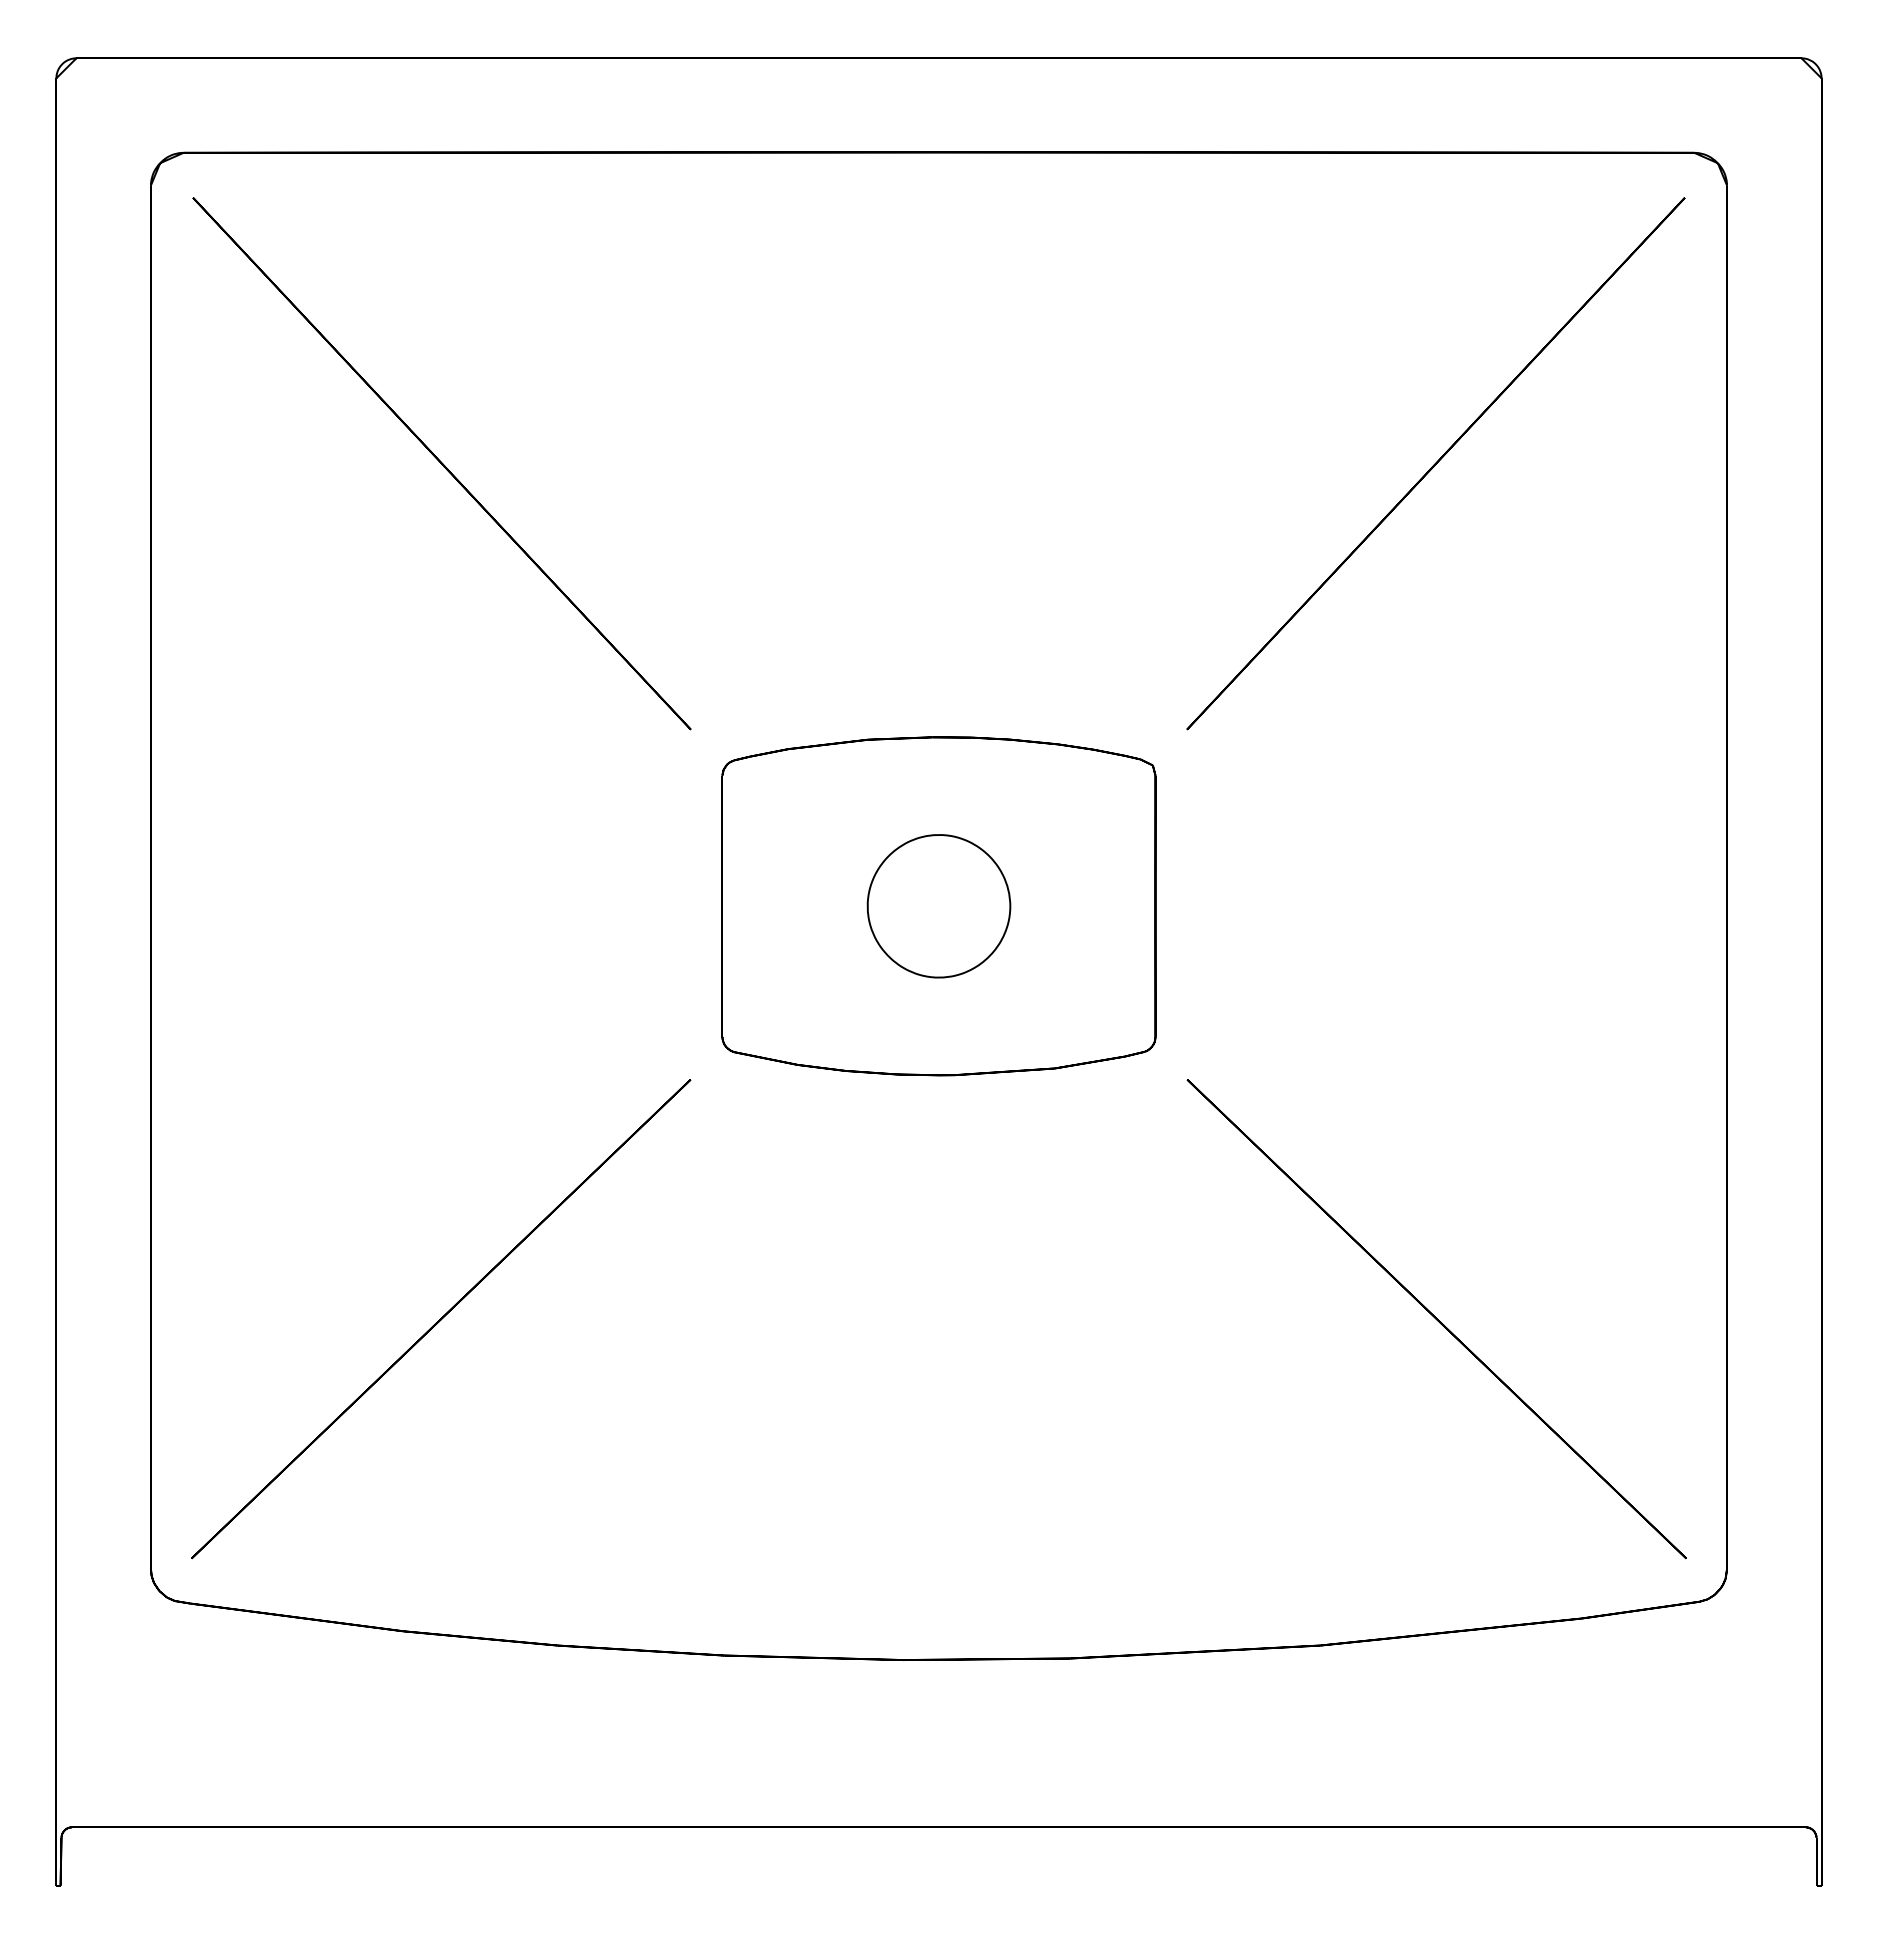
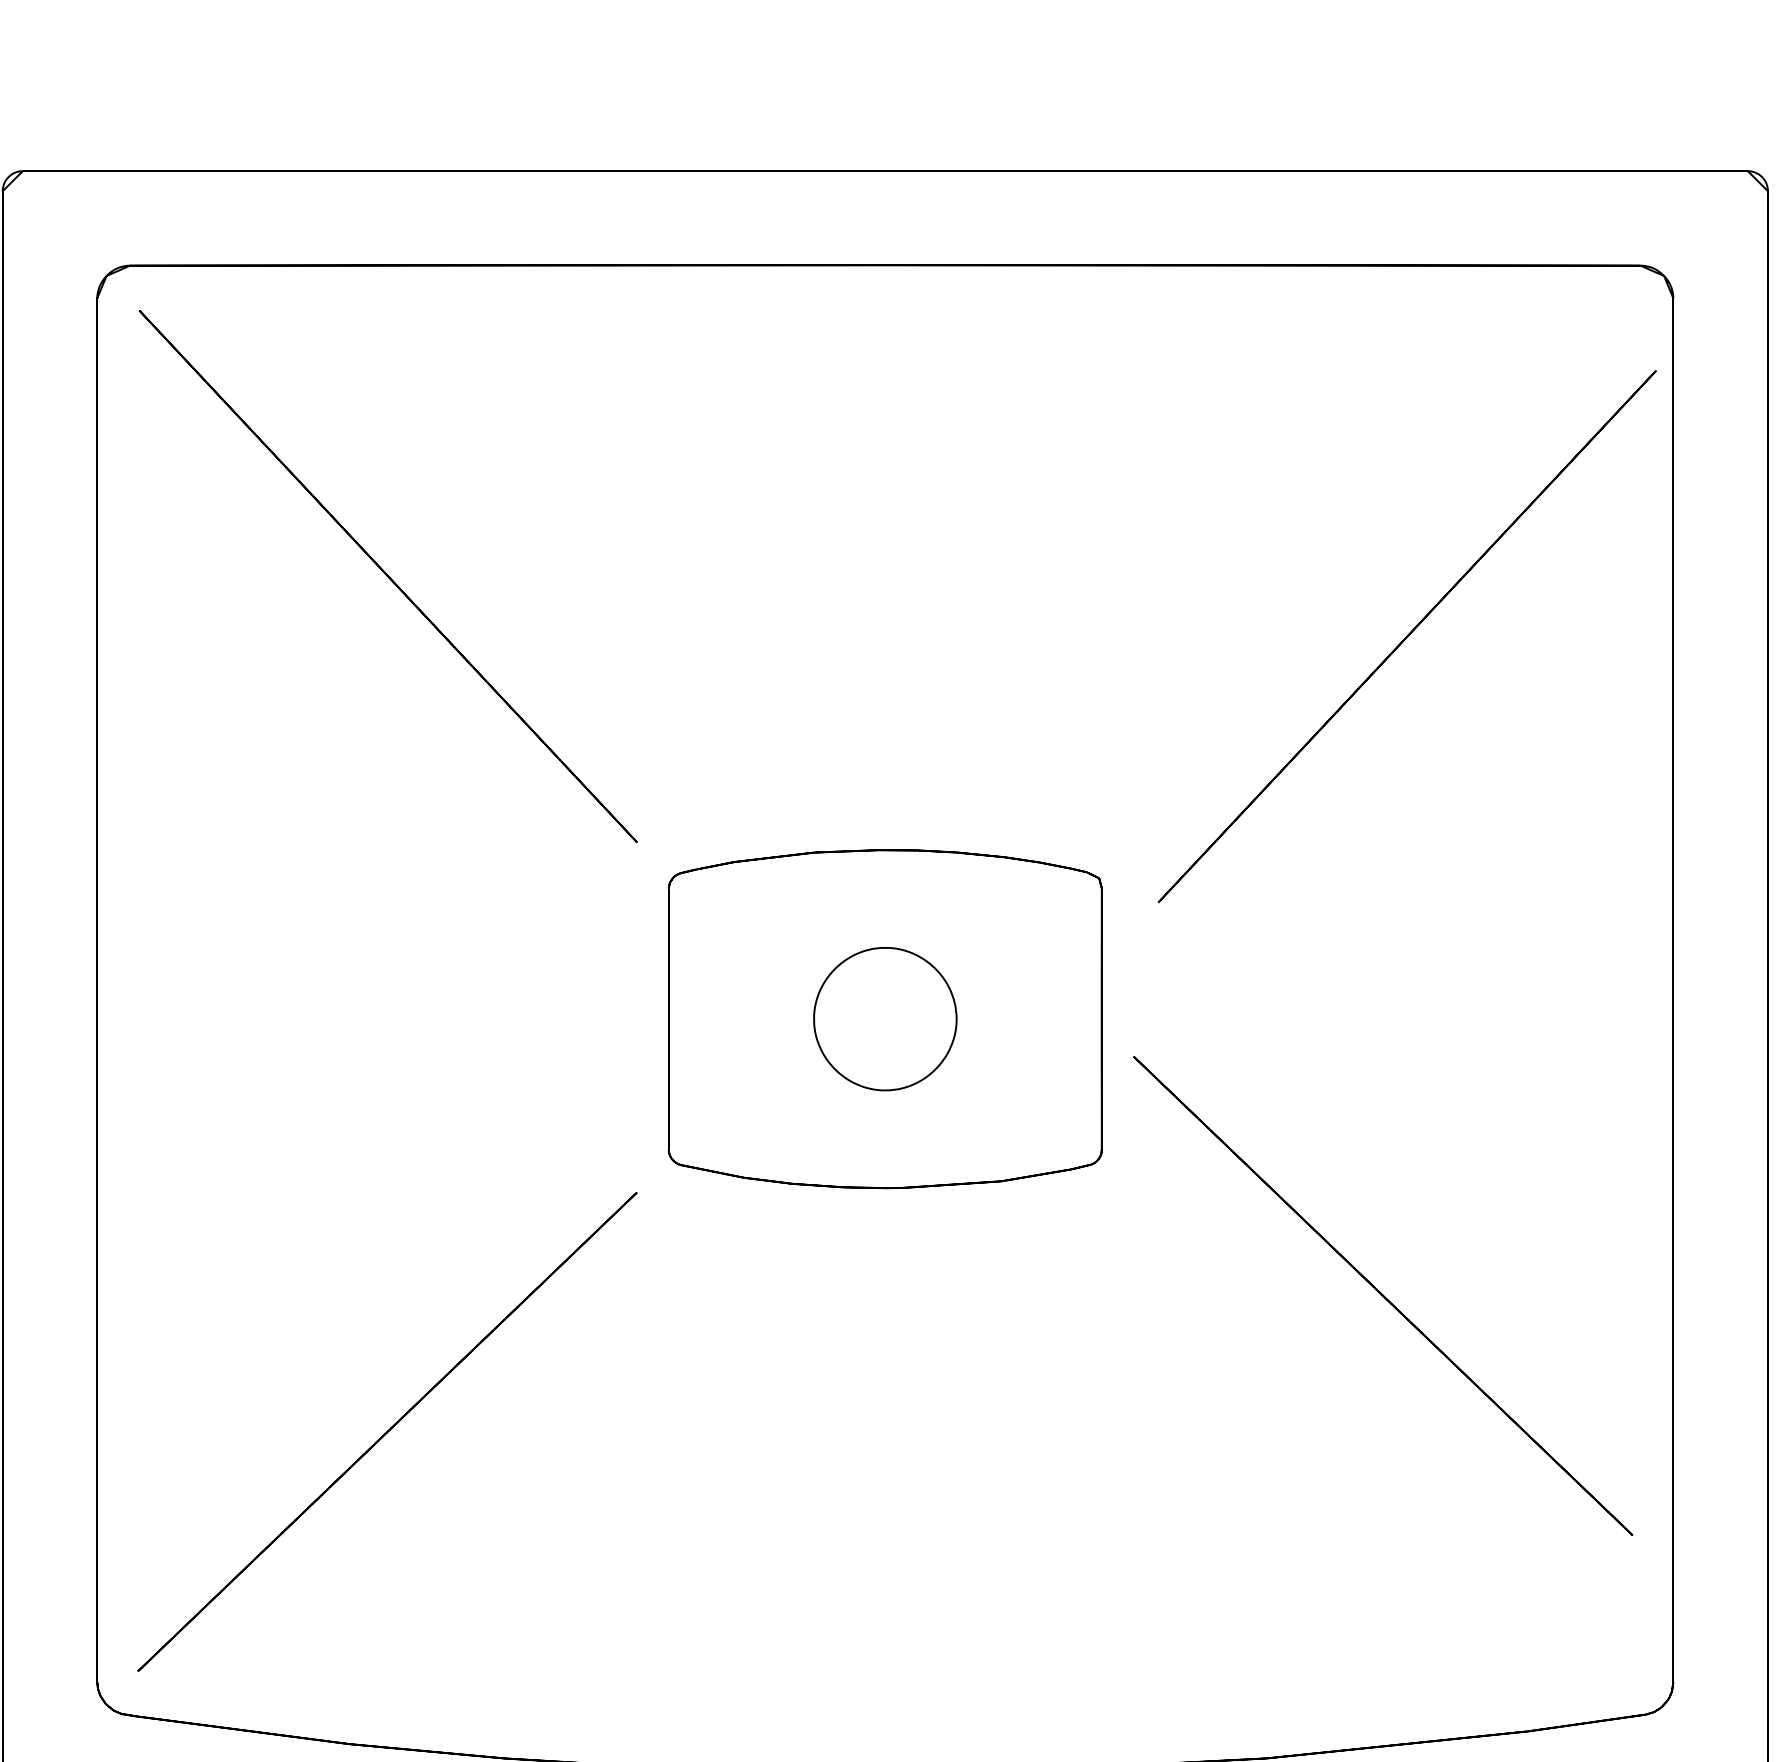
line: (1435, 463) -> (1406, 636), moved
line: (1436, 1319) -> (1382, 1296), moved

